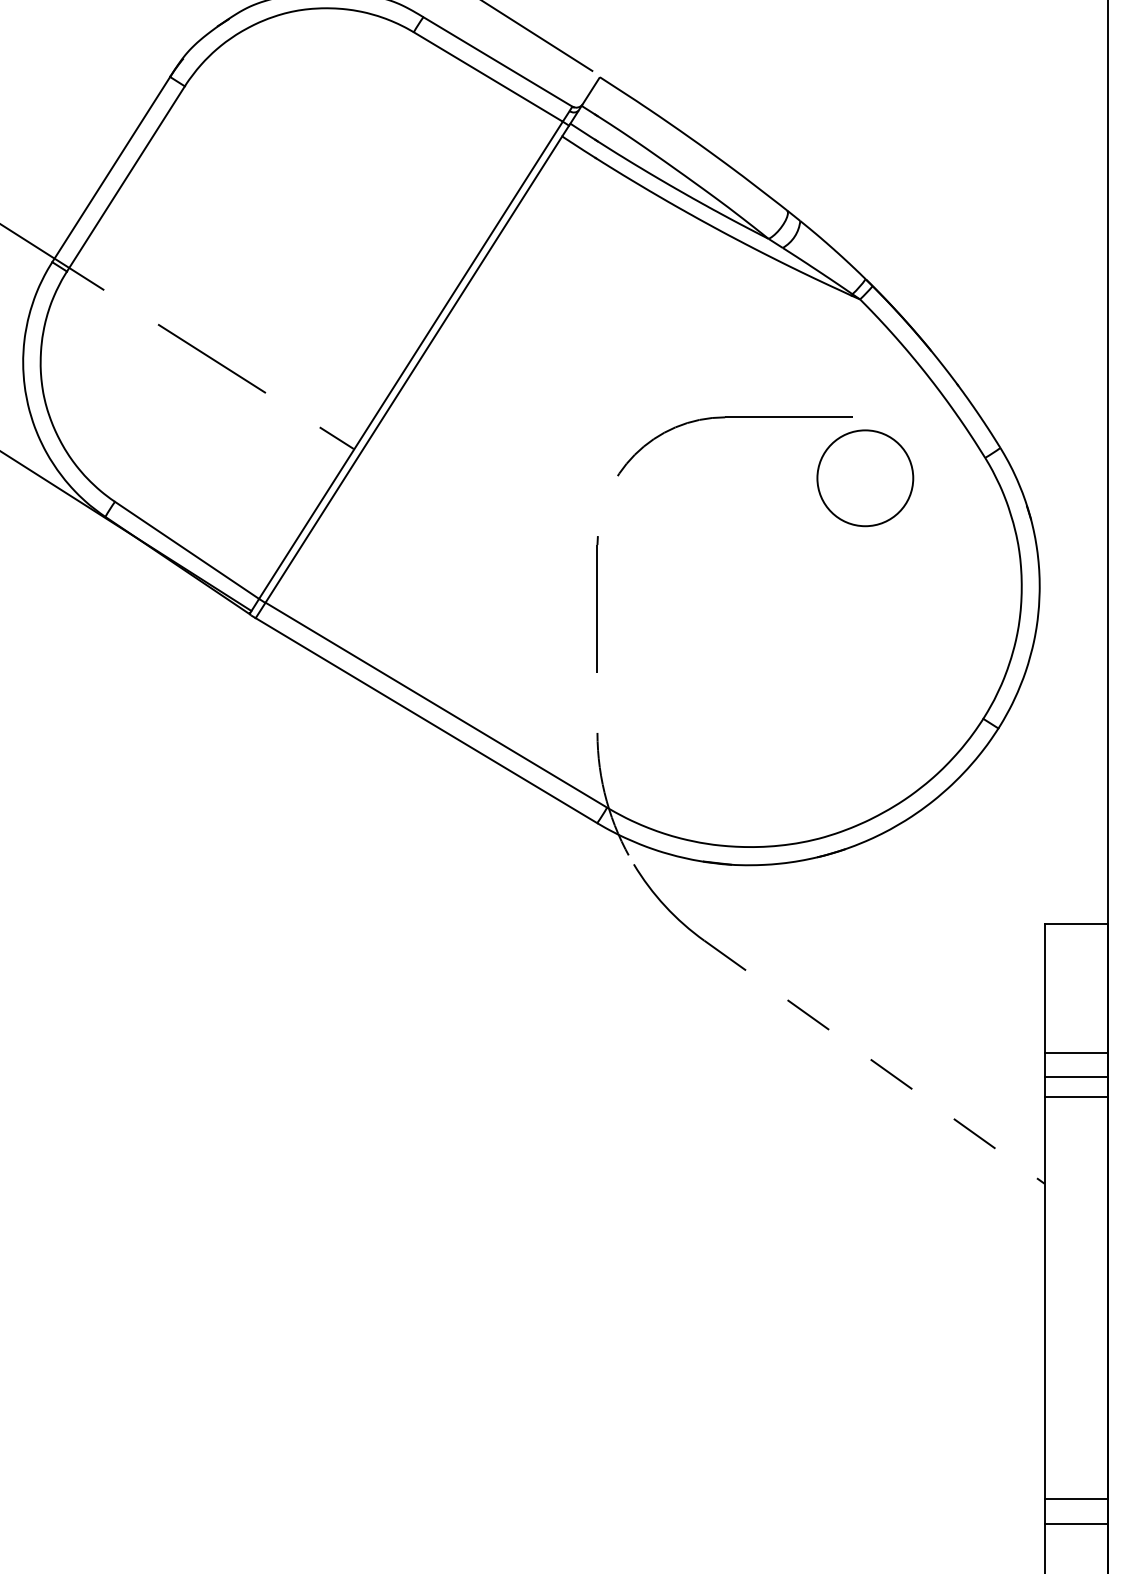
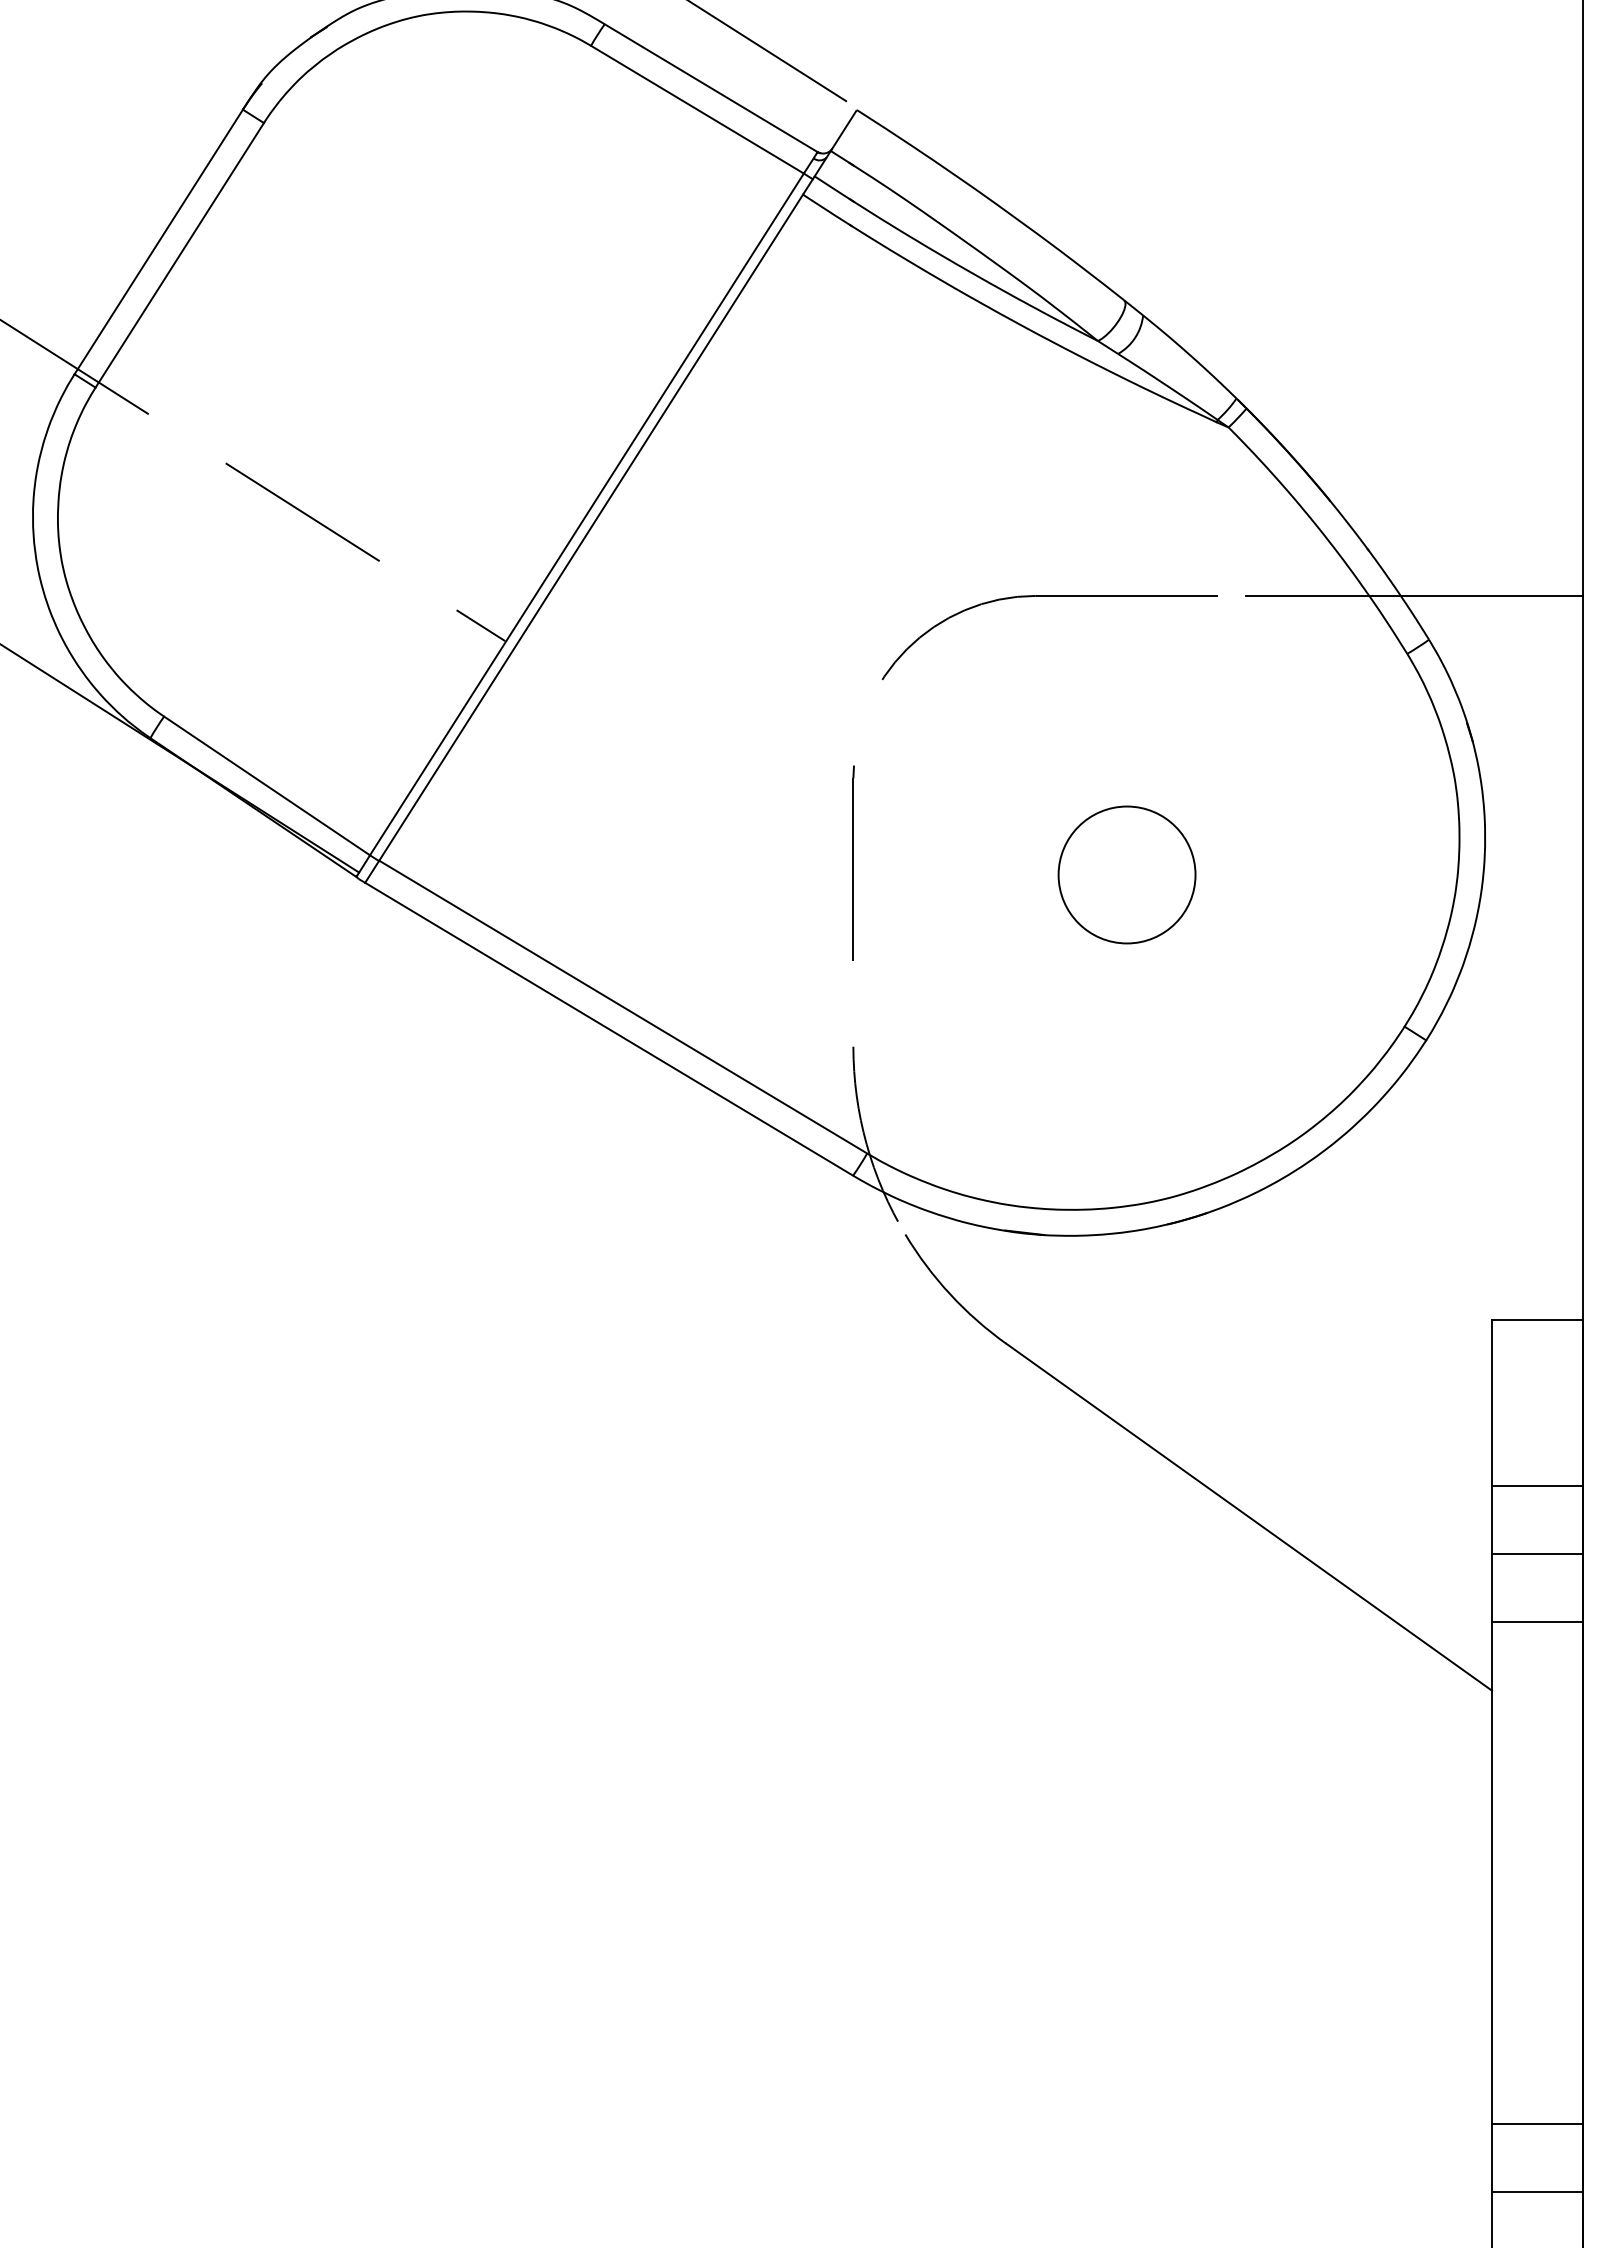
line: (990, 417) -> (1414, 595), added
circle: (864, 477) -> (1126, 874), moved
line: (1076, 1053) -> (1537, 1554), moved
line: (874, 1062) -> (1249, 1517), dashed -> solid
line: (1076, 1077) -> (1537, 1485), moved
line: (1076, 1097) -> (1537, 1622), moved
line: (1076, 1498) -> (1537, 2192), moved
line: (1076, 1523) -> (1537, 2123), moved

